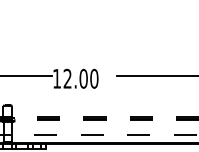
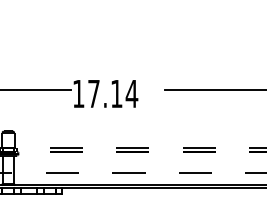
text: (80, 78) -> (112, 93), 12.00 -> 17.14

